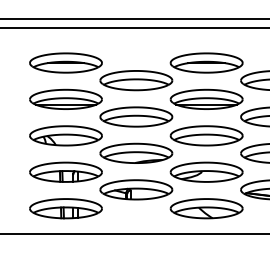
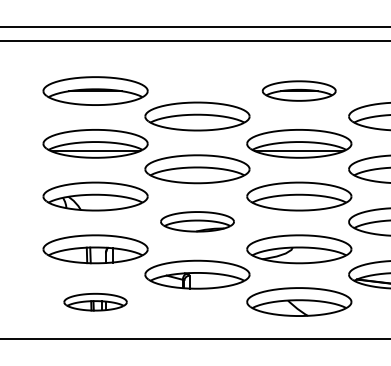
part: (206, 62) -> (299, 90), size x0.7
part: (136, 152) -> (197, 220), size x0.7
part: (65, 208) -> (94, 301), size x0.6

